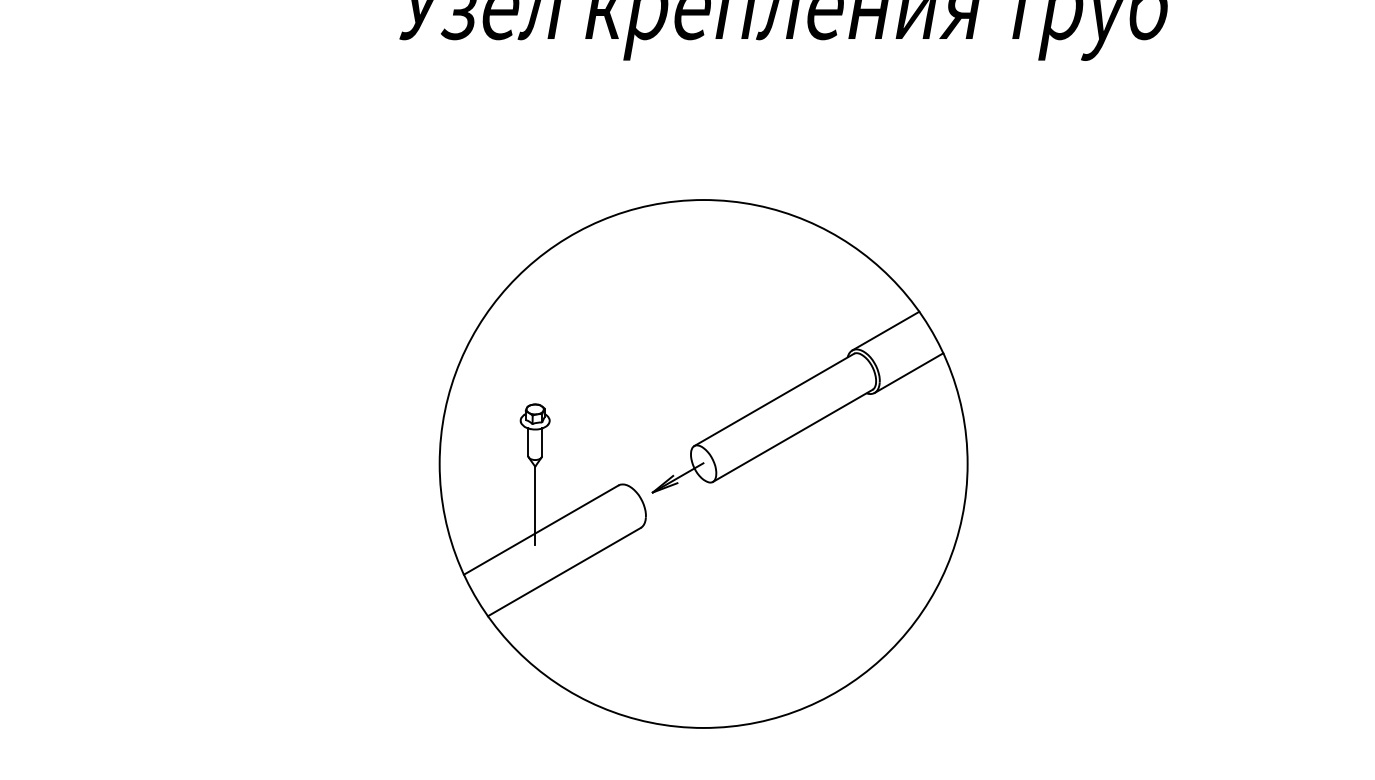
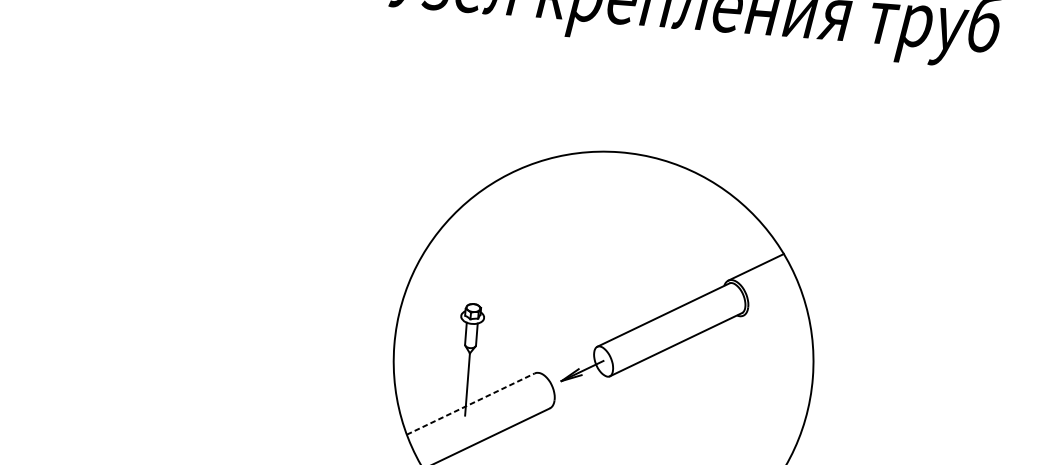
line: (908, 372) -> (771, 301), removed
line: (541, 529) -> (471, 403), solid -> dashed

